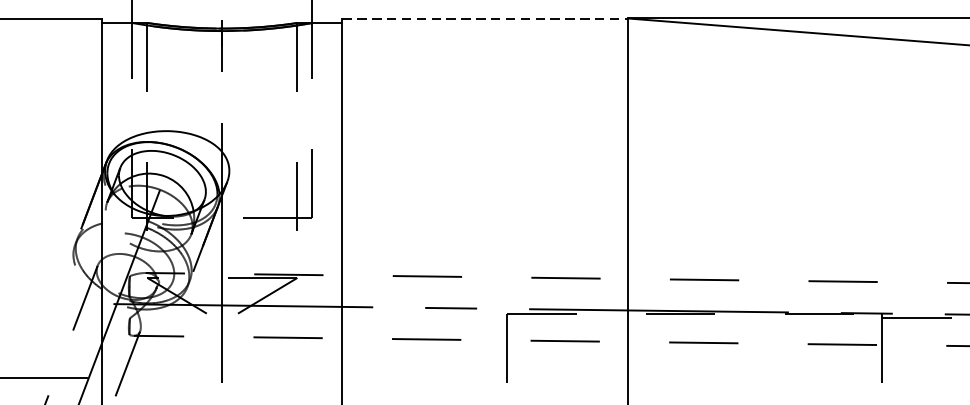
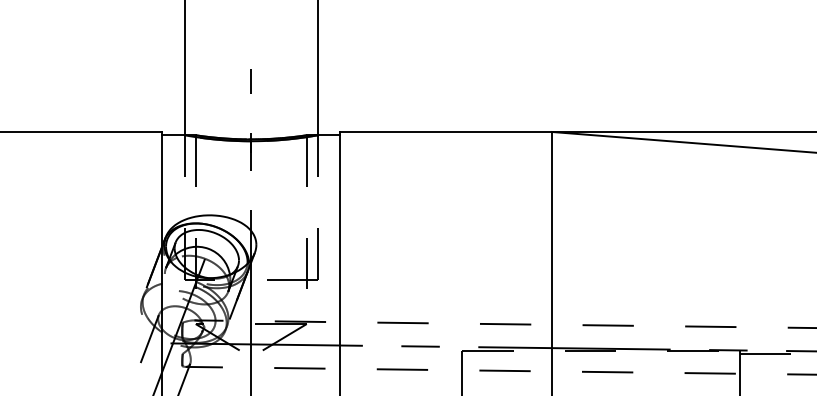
line: (484, 17) -> (445, 131), dashed -> solid

